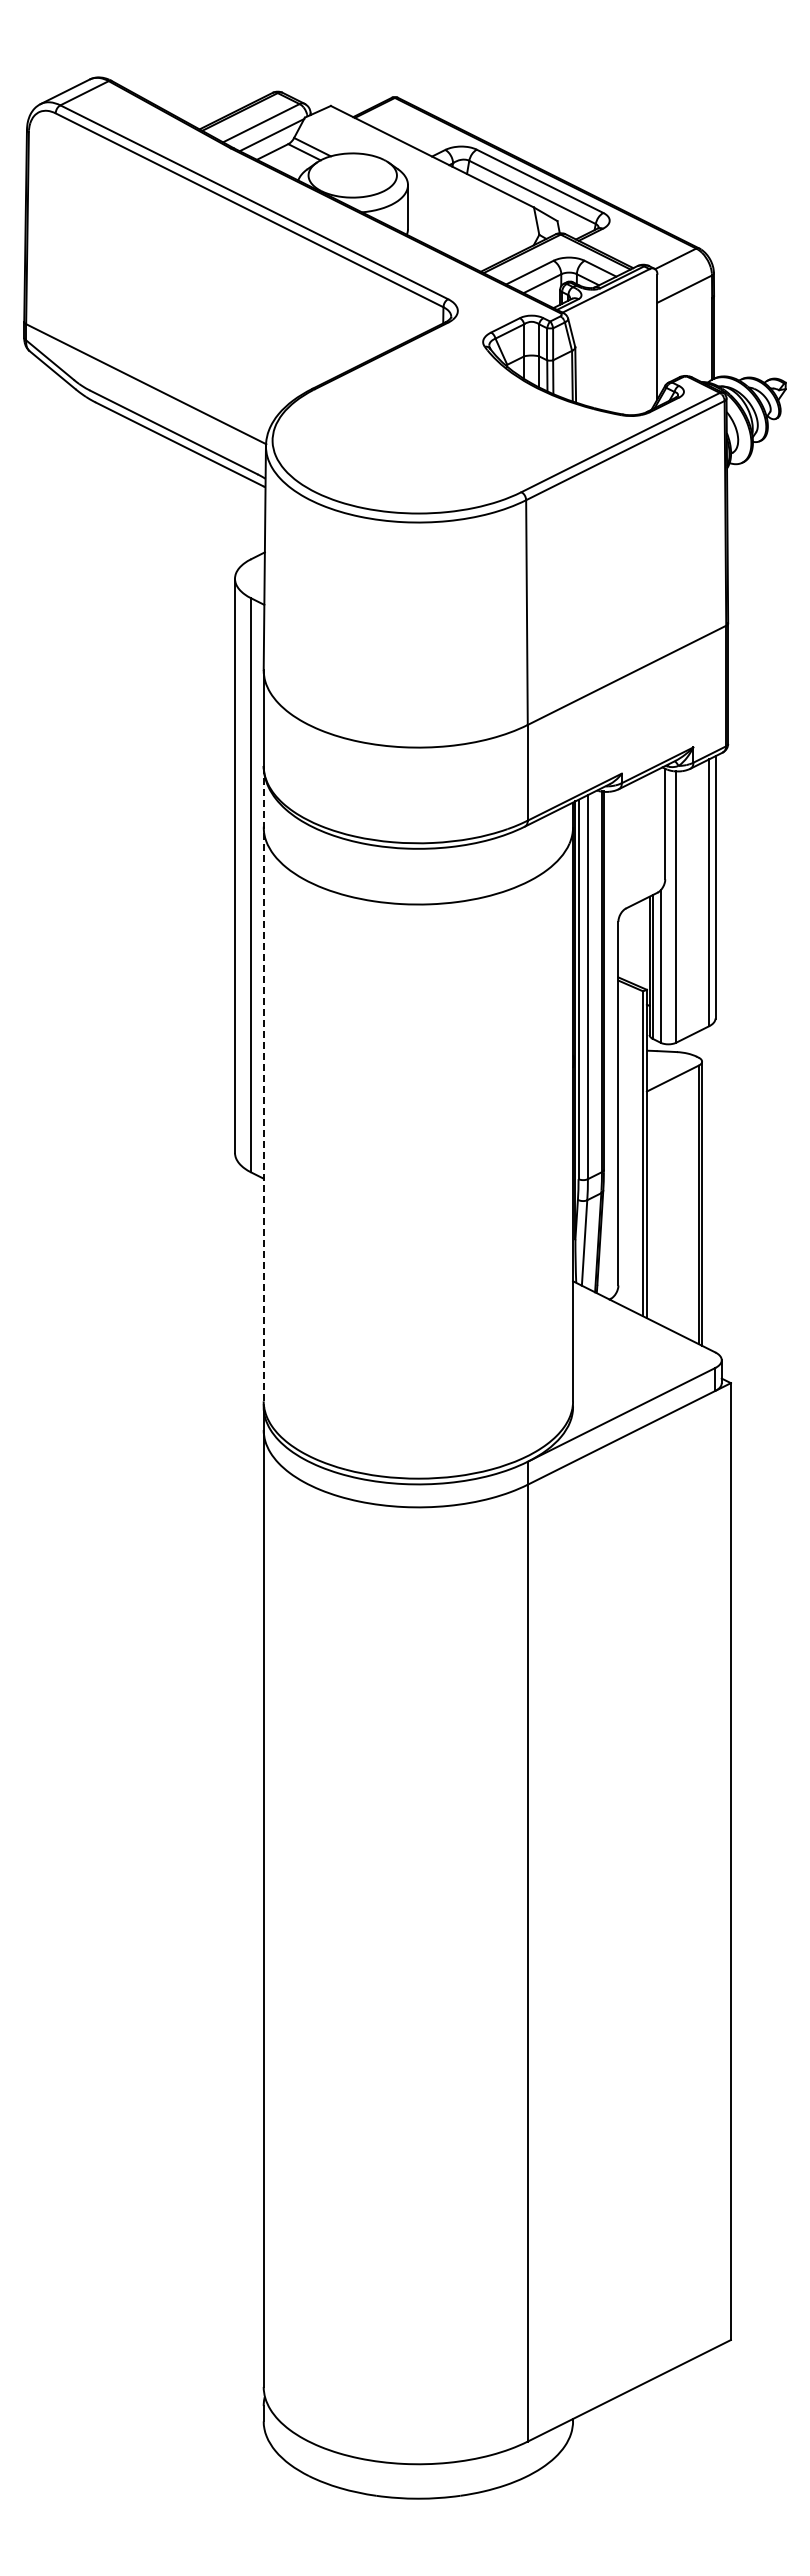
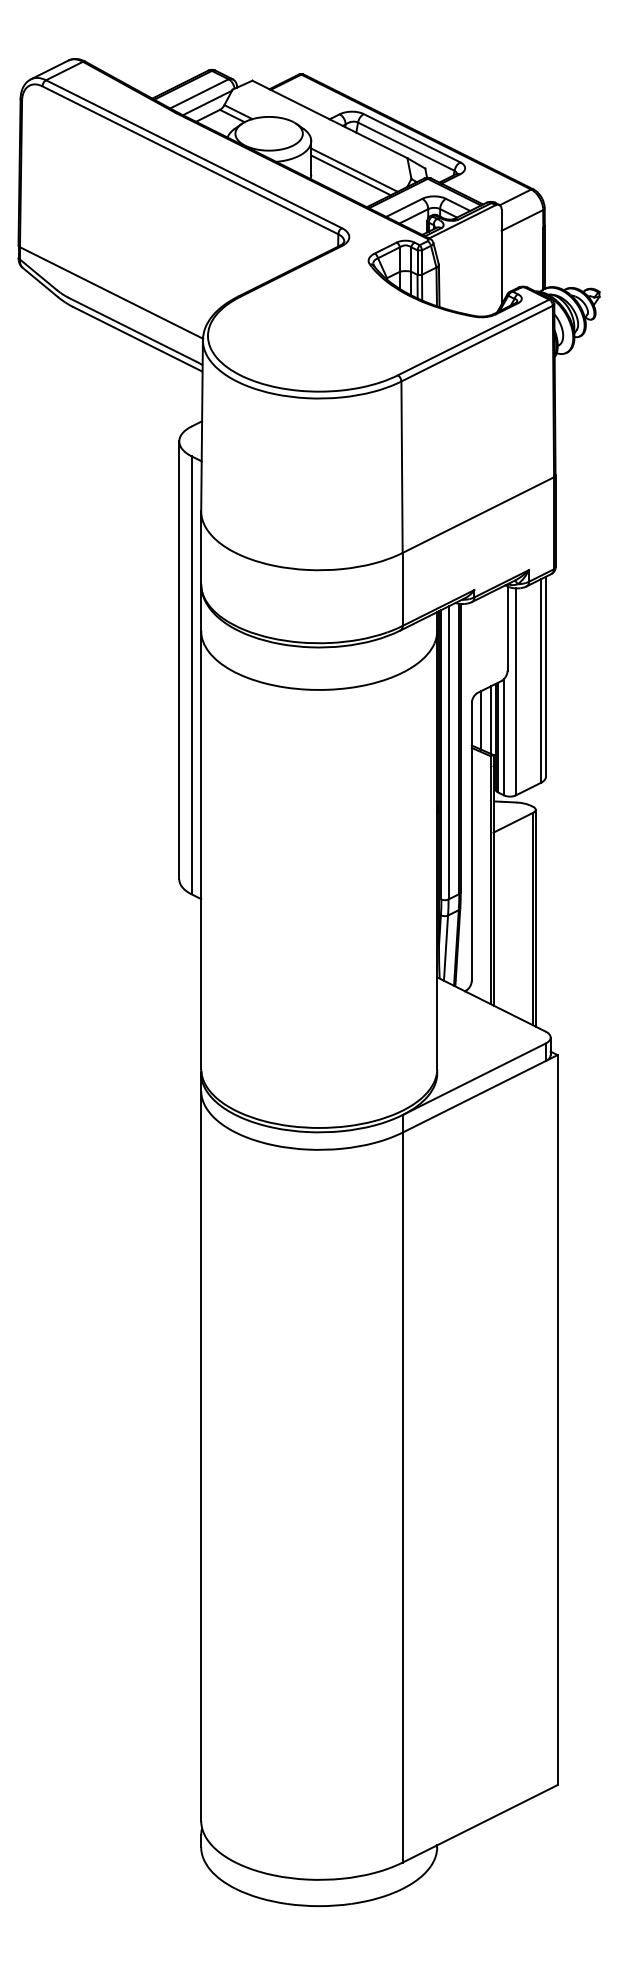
line: (464, 222) -> (354, 169), added
line: (460, 230) -> (351, 175), added
line: (643, 943) -> (490, 719), added
line: (630, 944) -> (481, 720), added
line: (263, 1083) -> (201, 826), dashed -> solid

